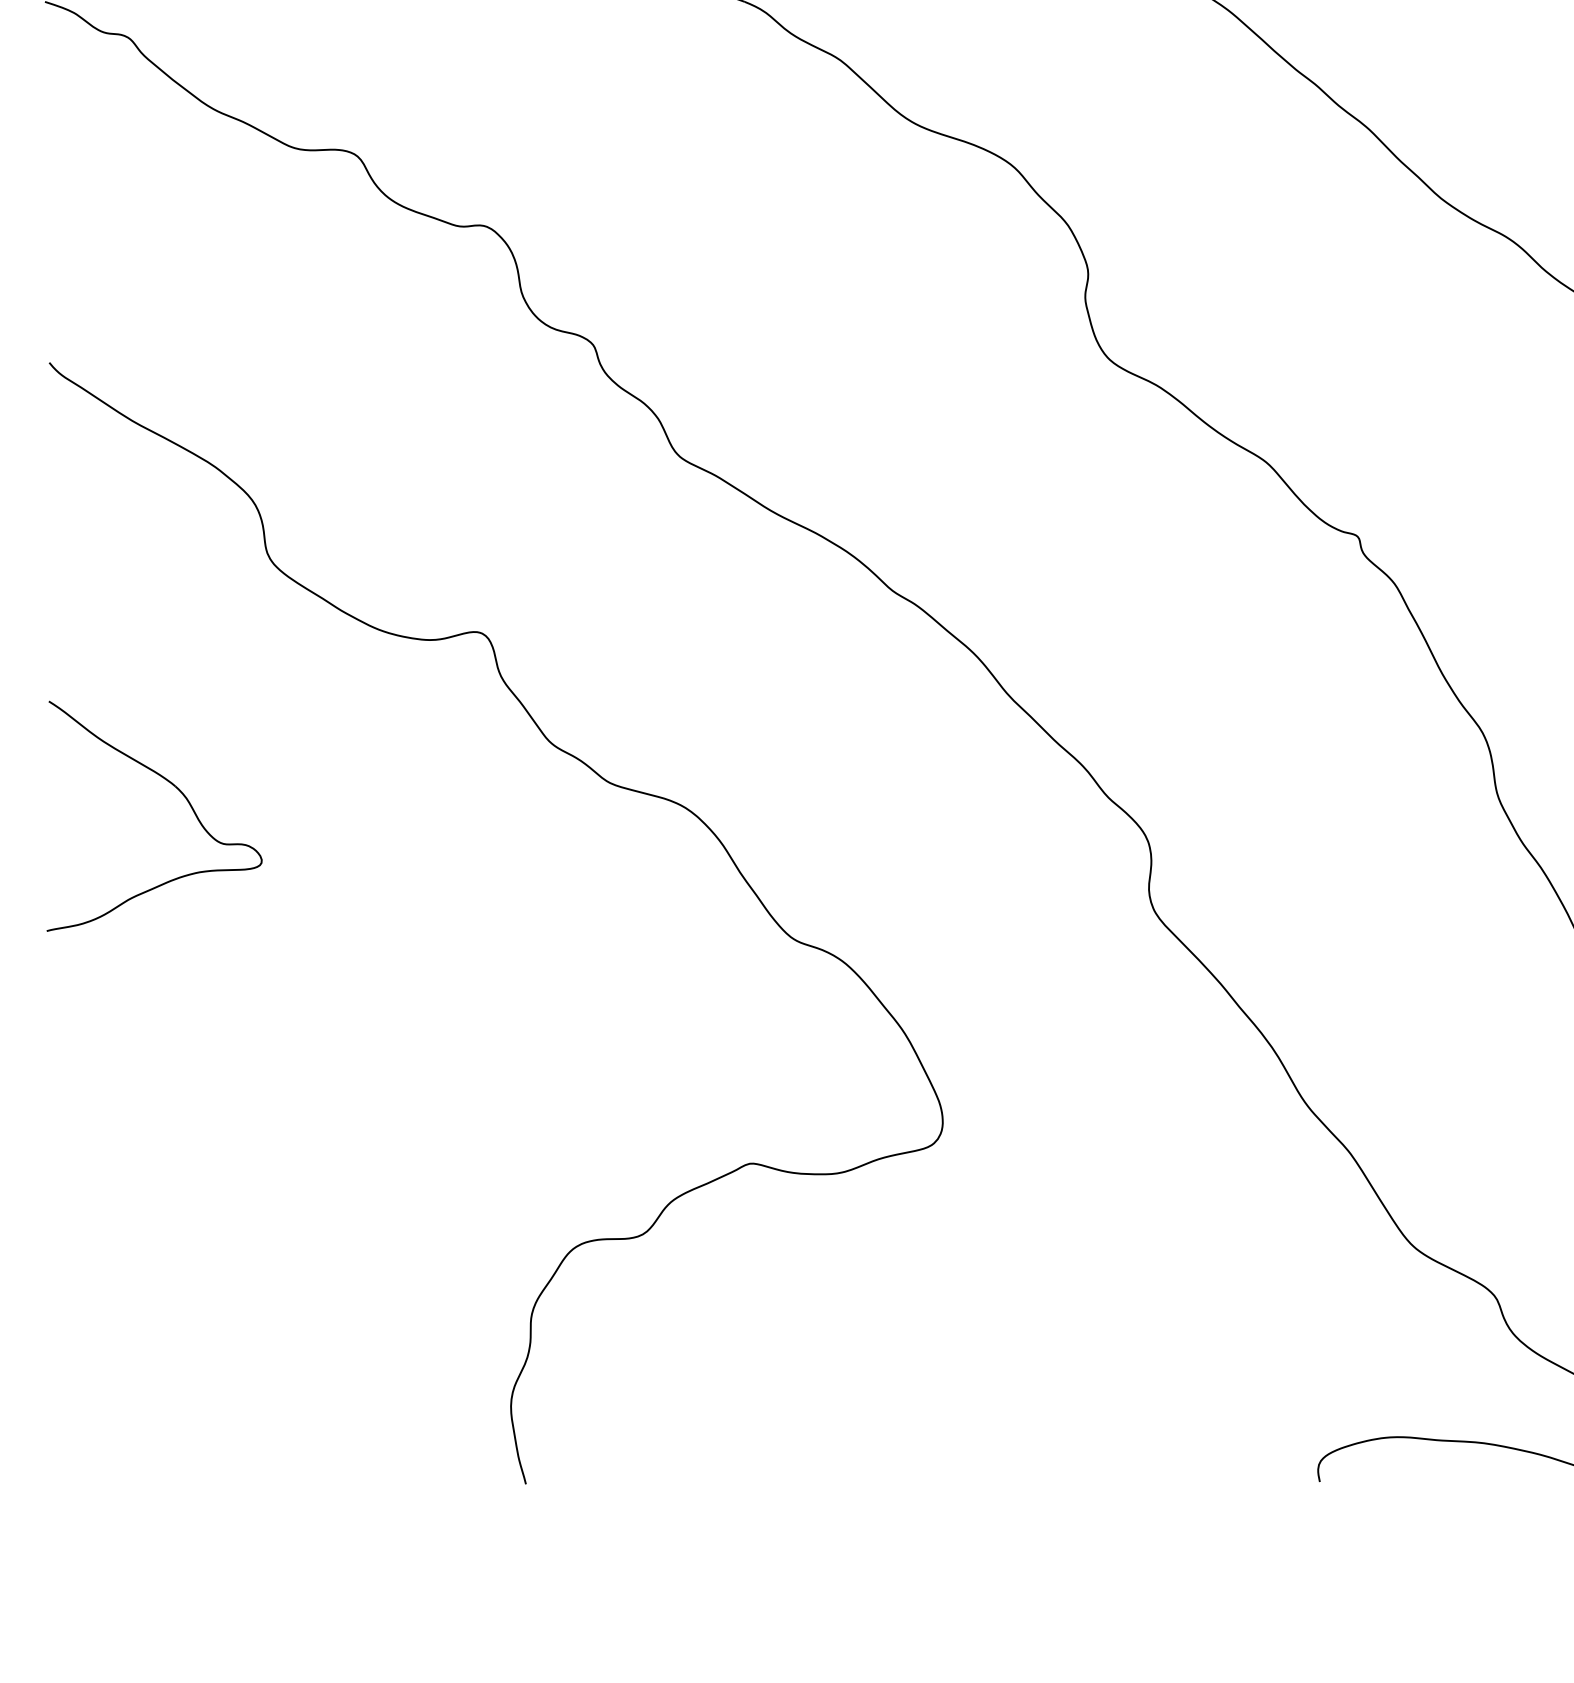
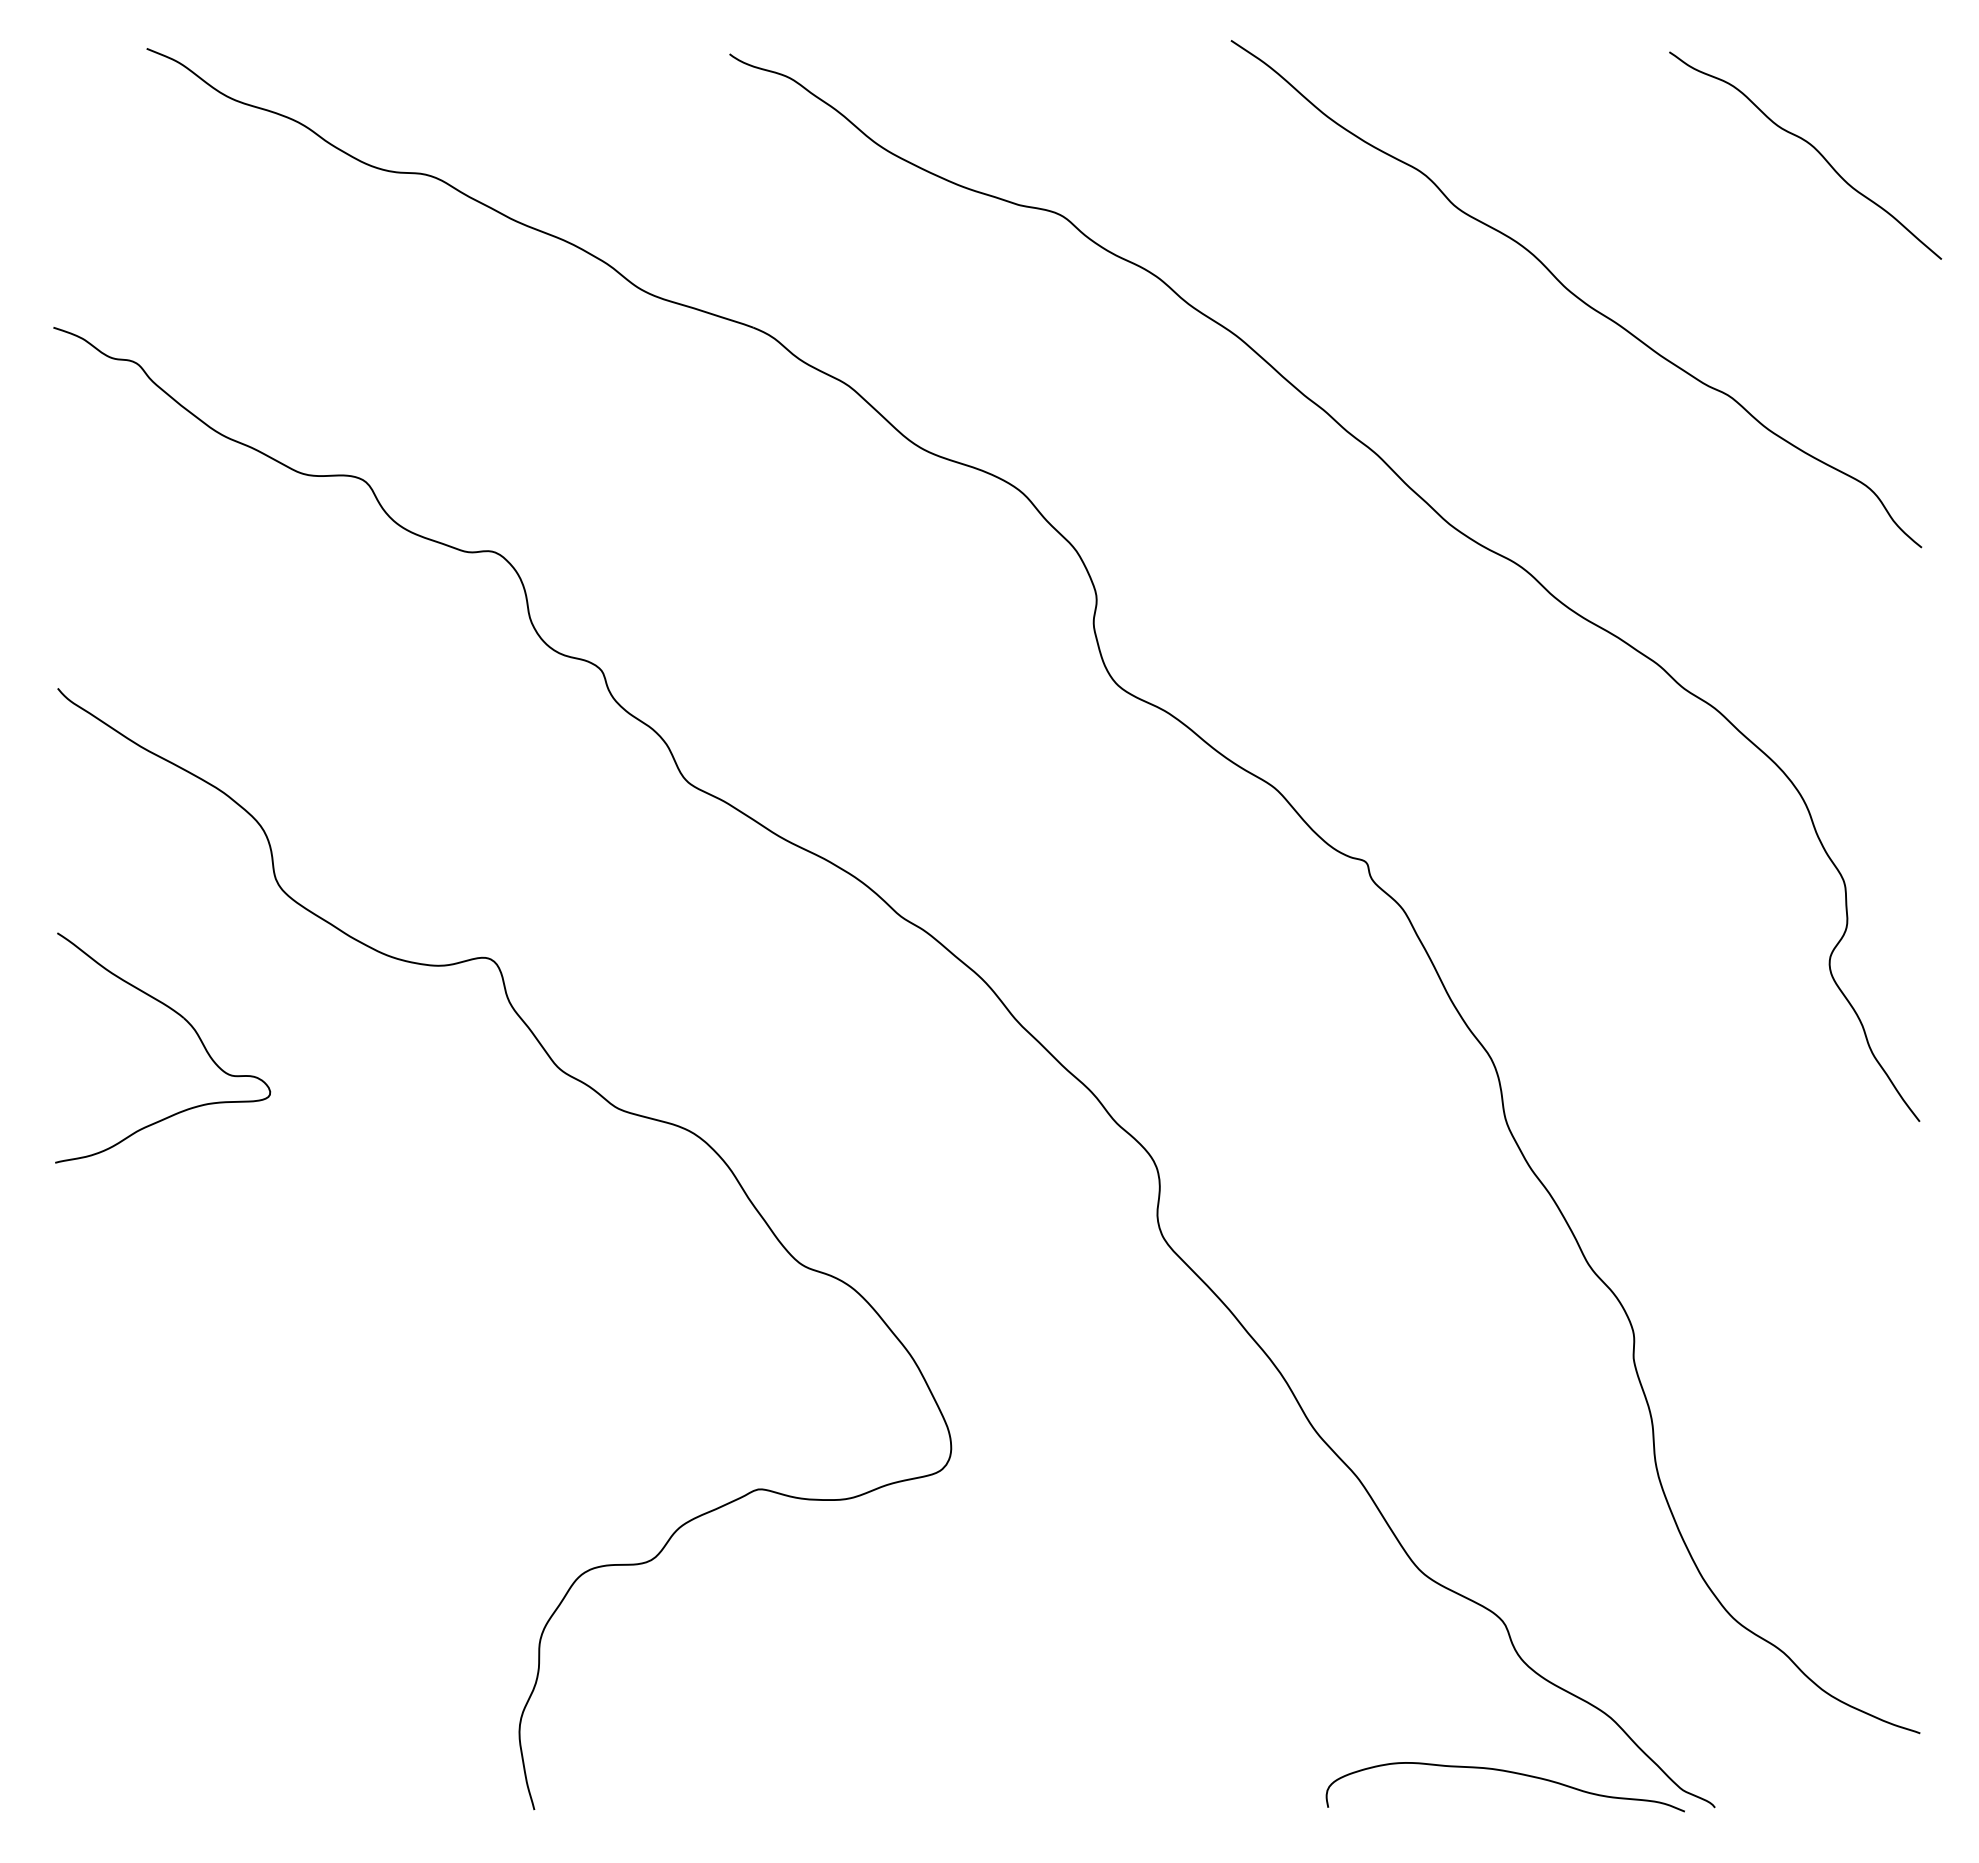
part: (180, 792) -> (188, 1024), moved

